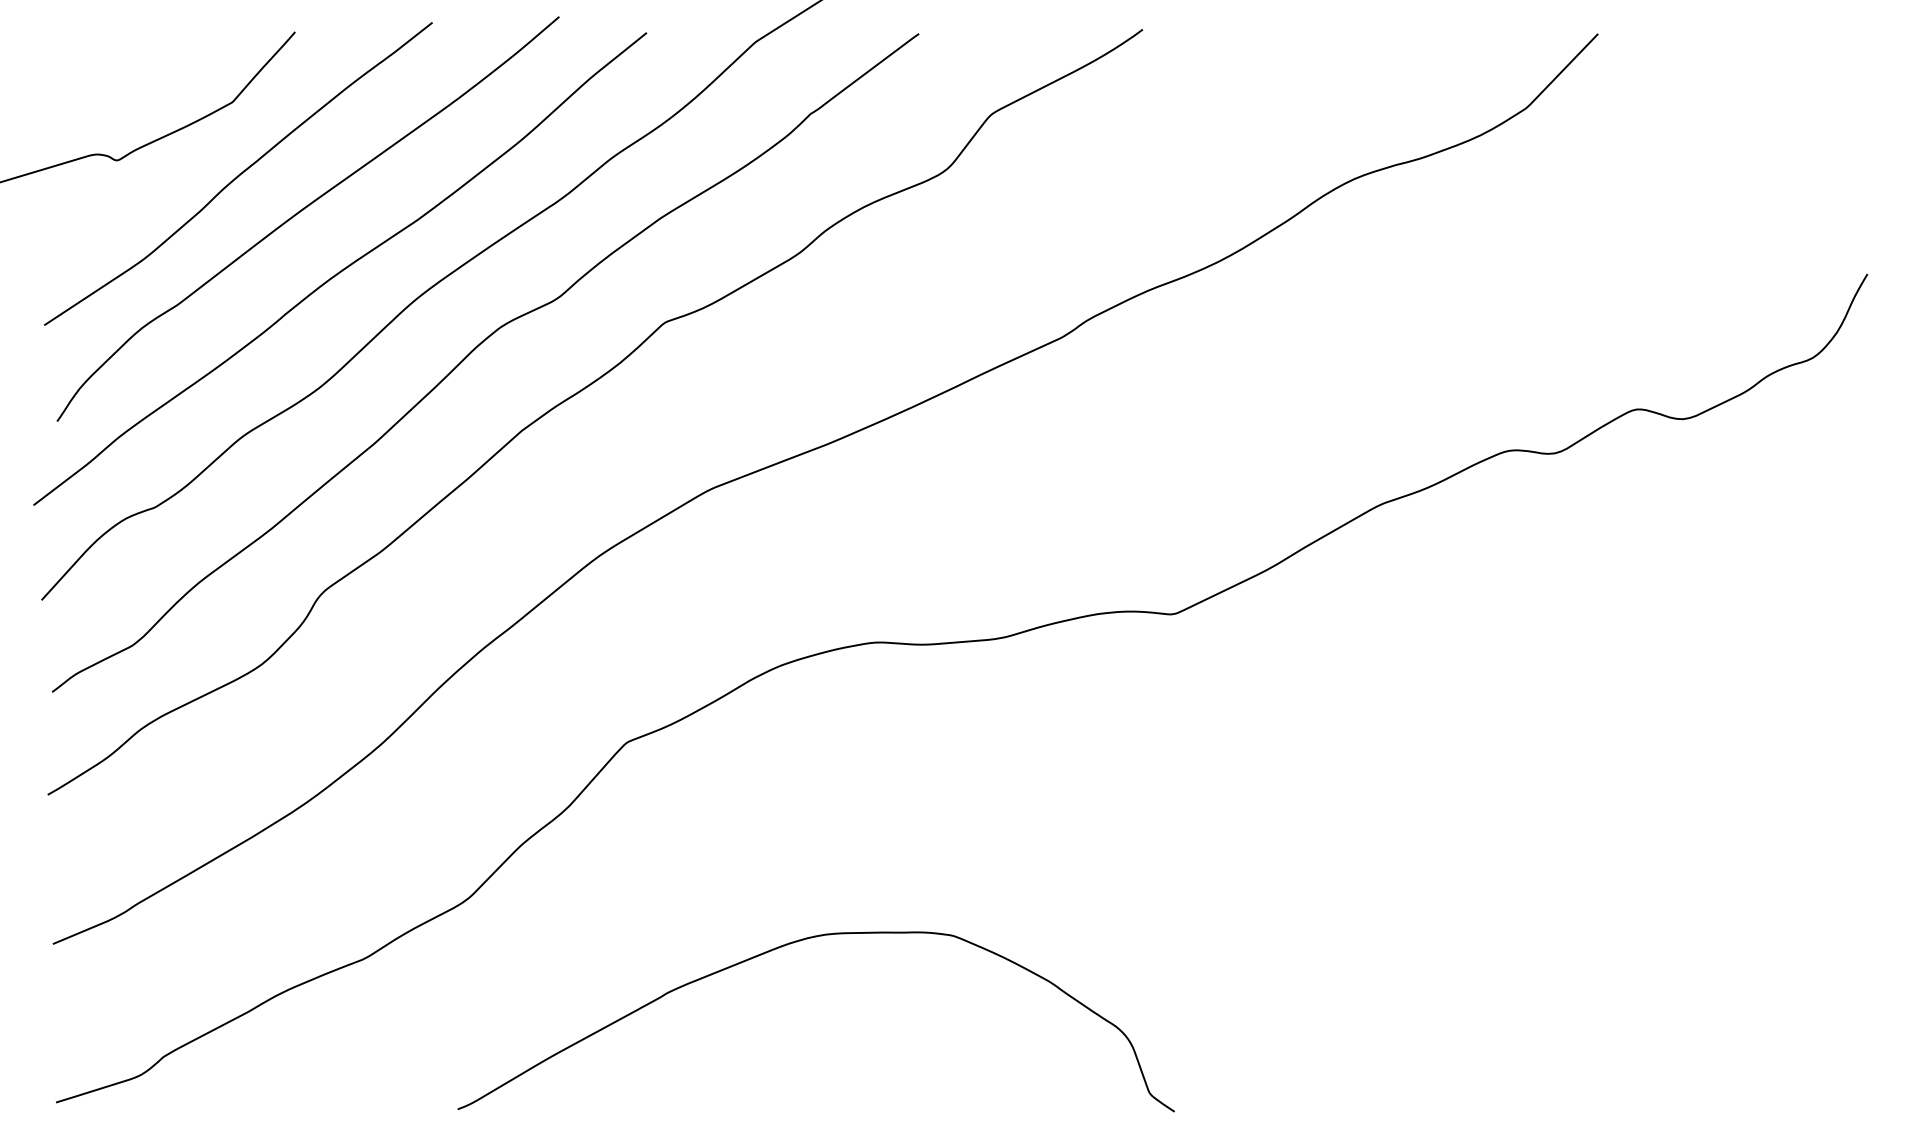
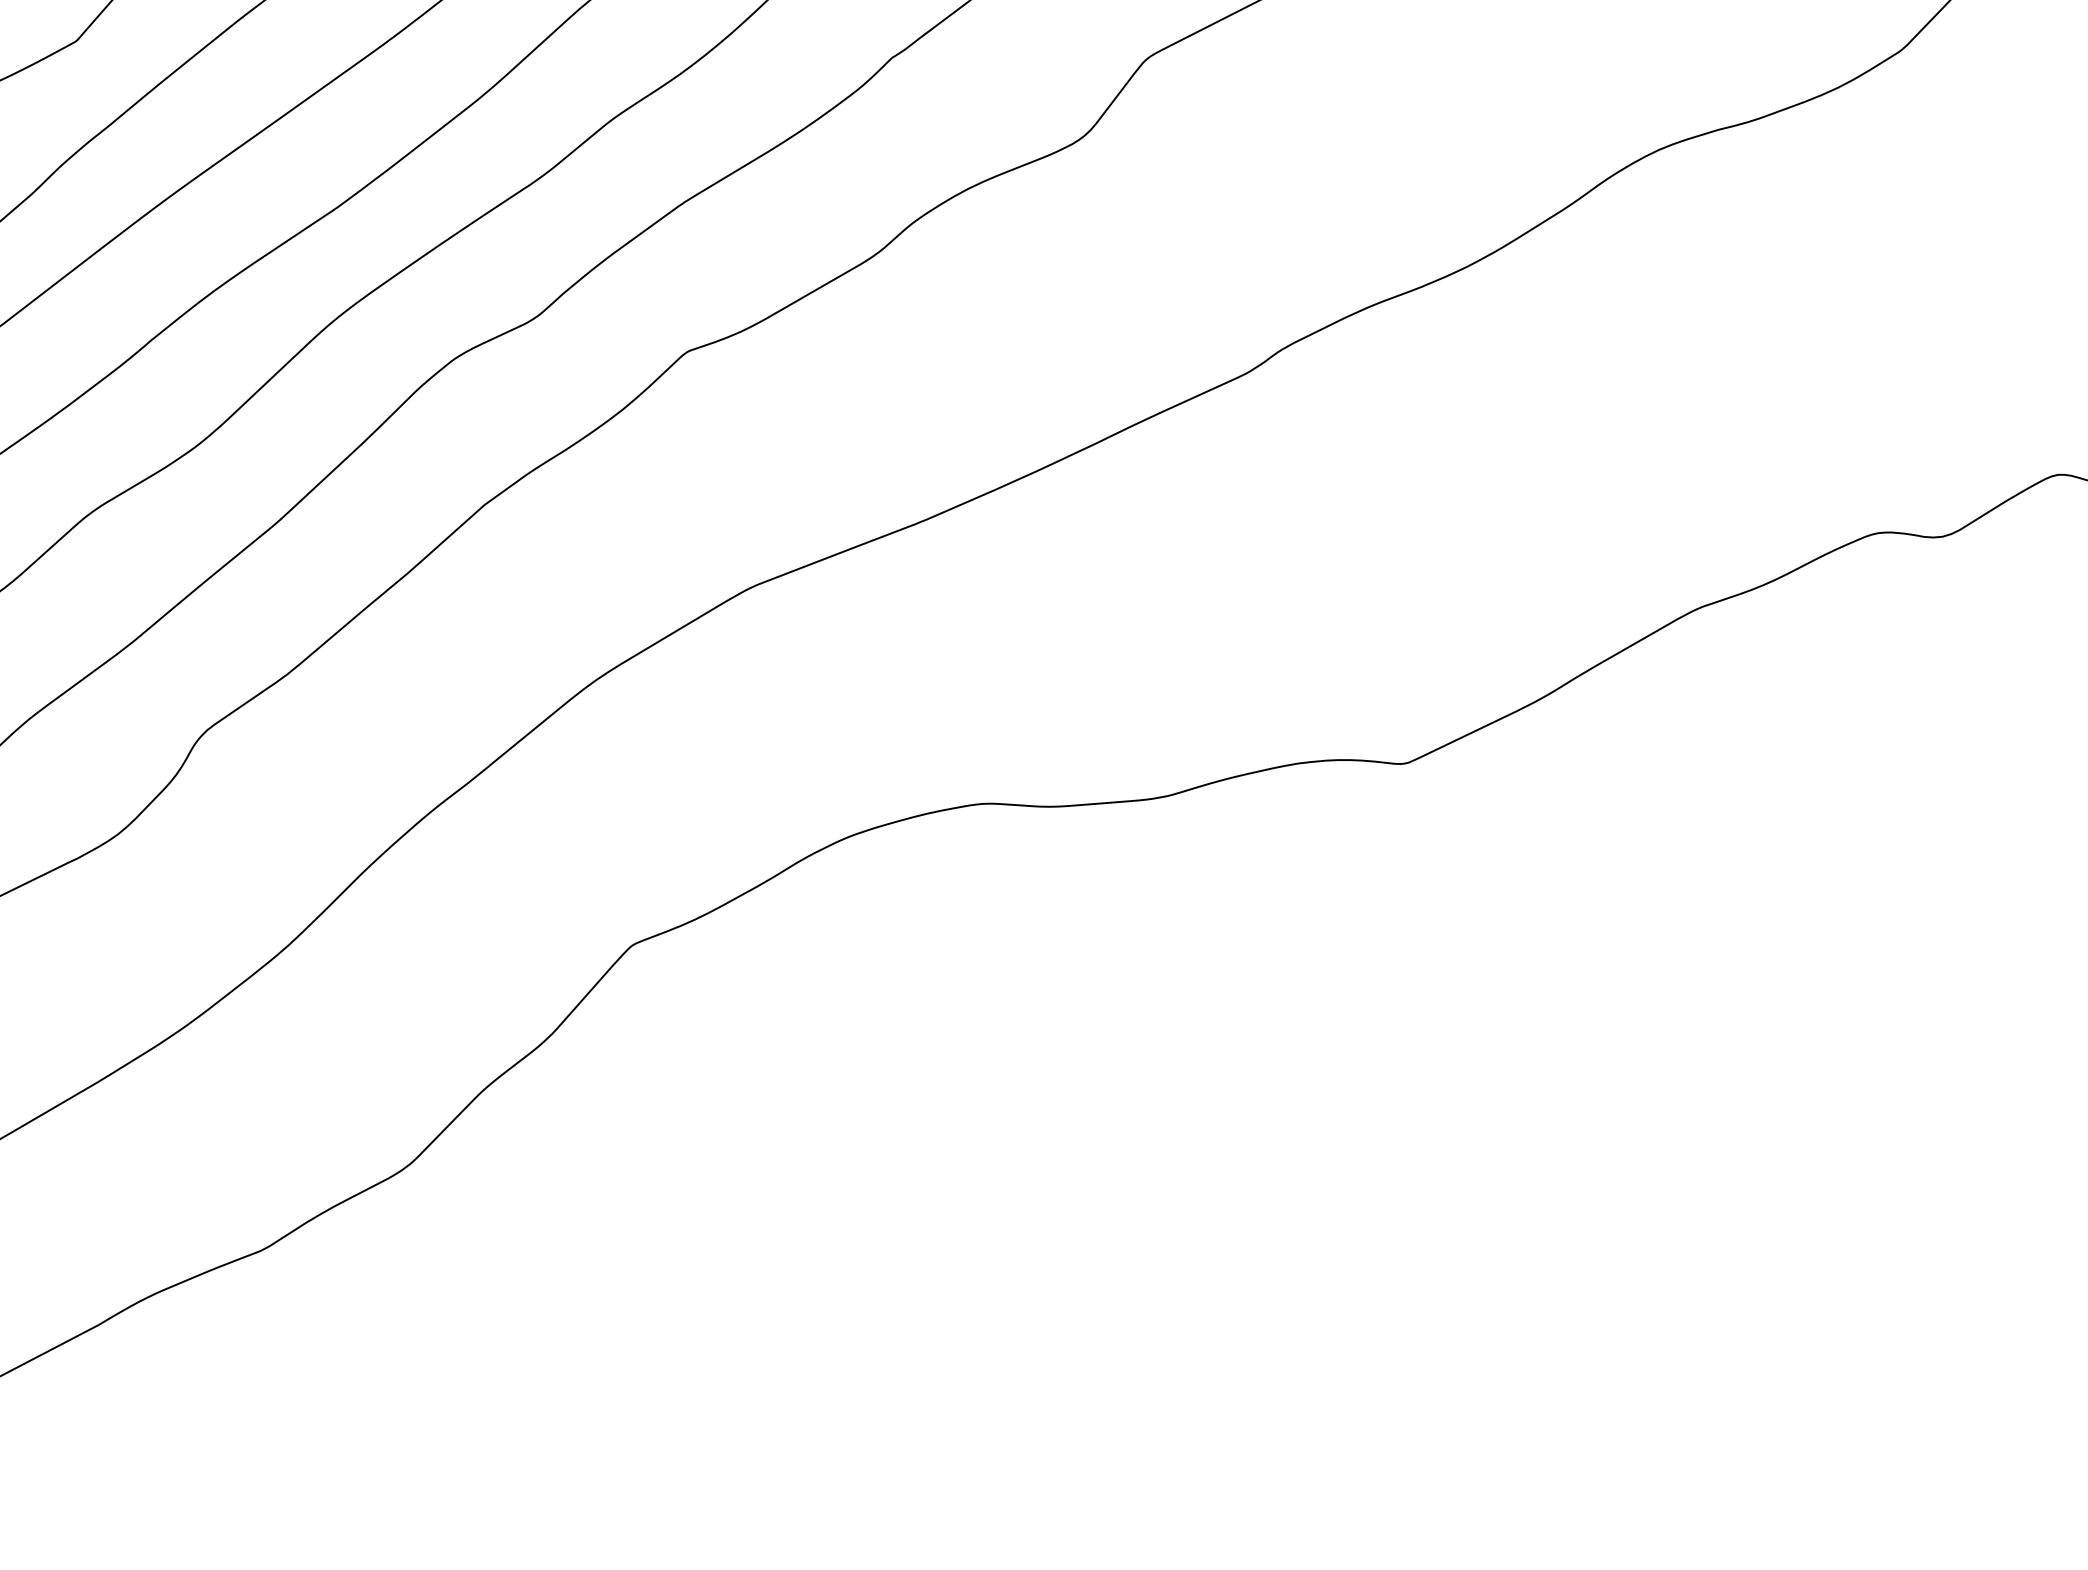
curve: (790, 944) -> (863, 1229), removed

